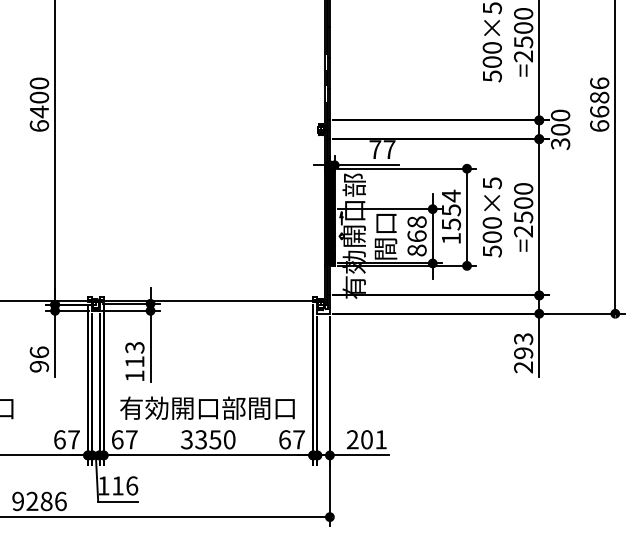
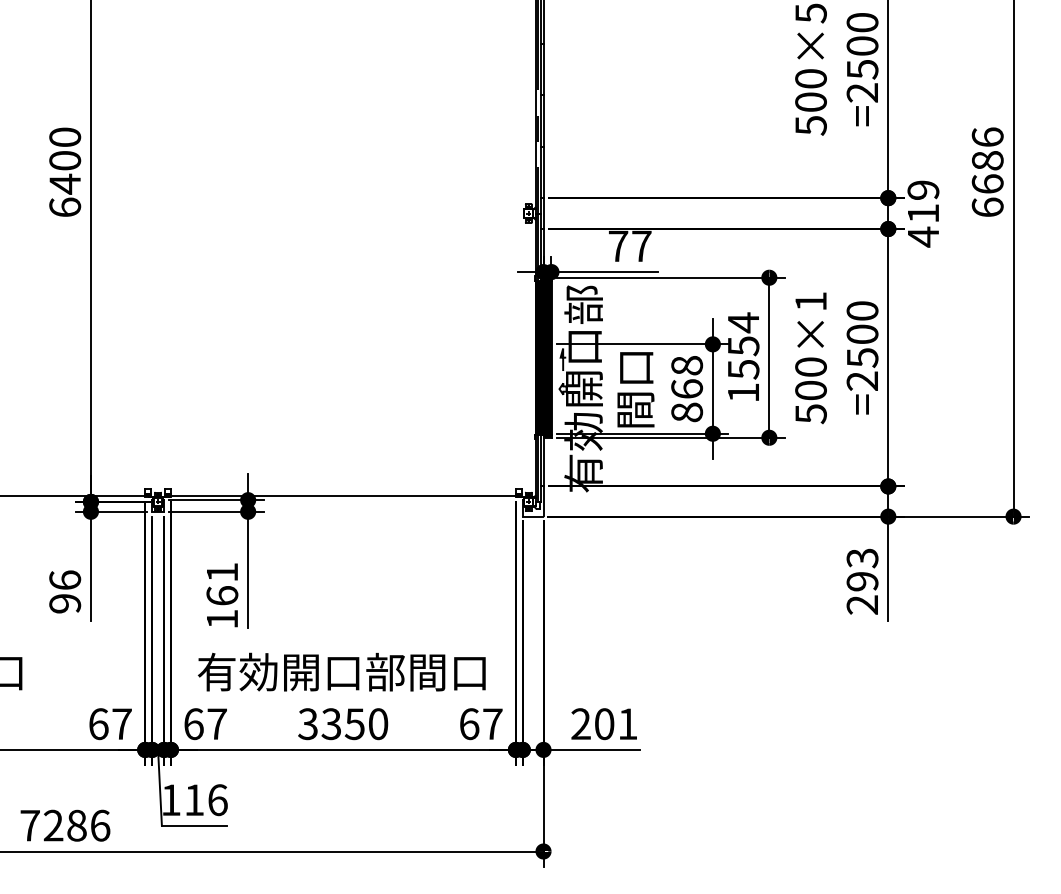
text: (560, 129) -> (923, 213), 300 -> 419
text: (492, 183) -> (811, 302), 500×5 -> 500×1
text: (134, 354) -> (221, 583), 113 -> 161
text: (18, 501) -> (30, 825), 9286 -> 7286

